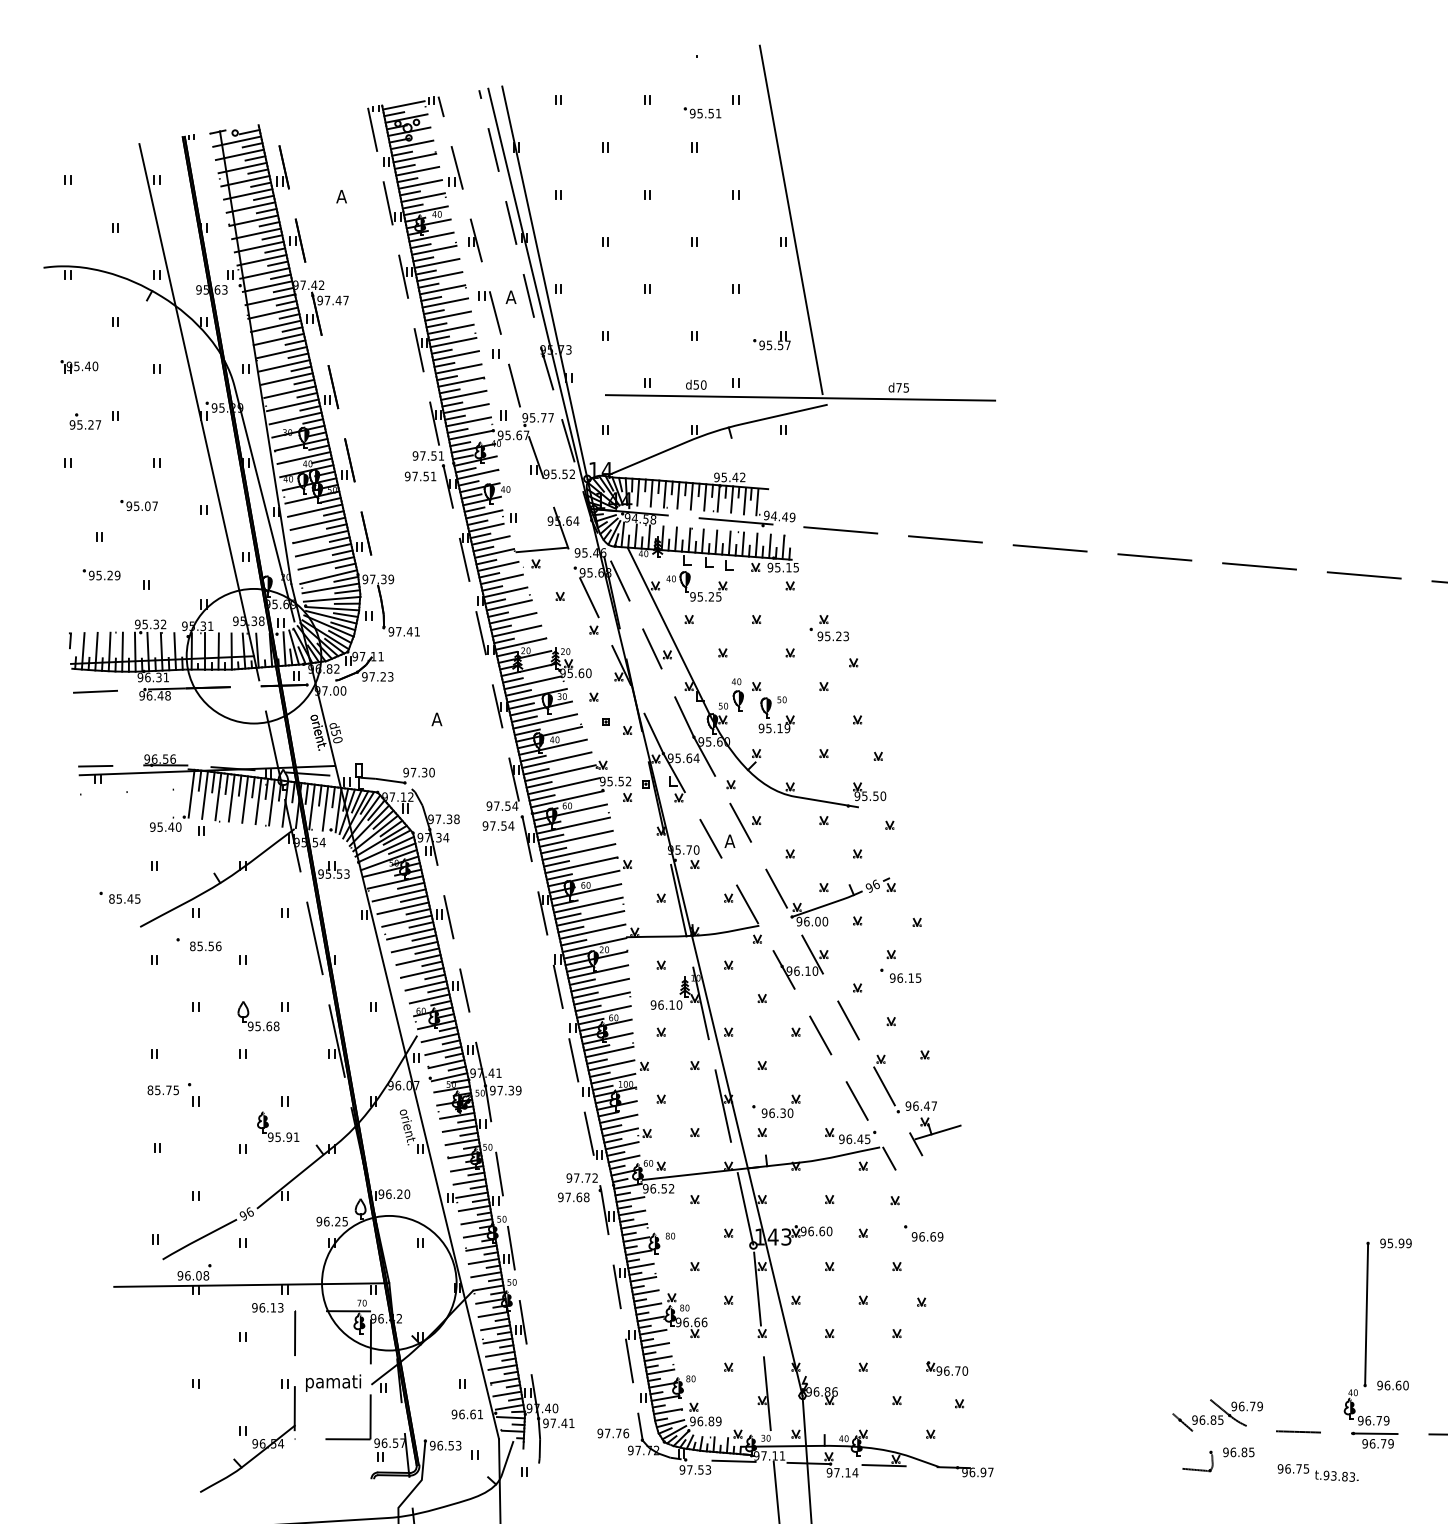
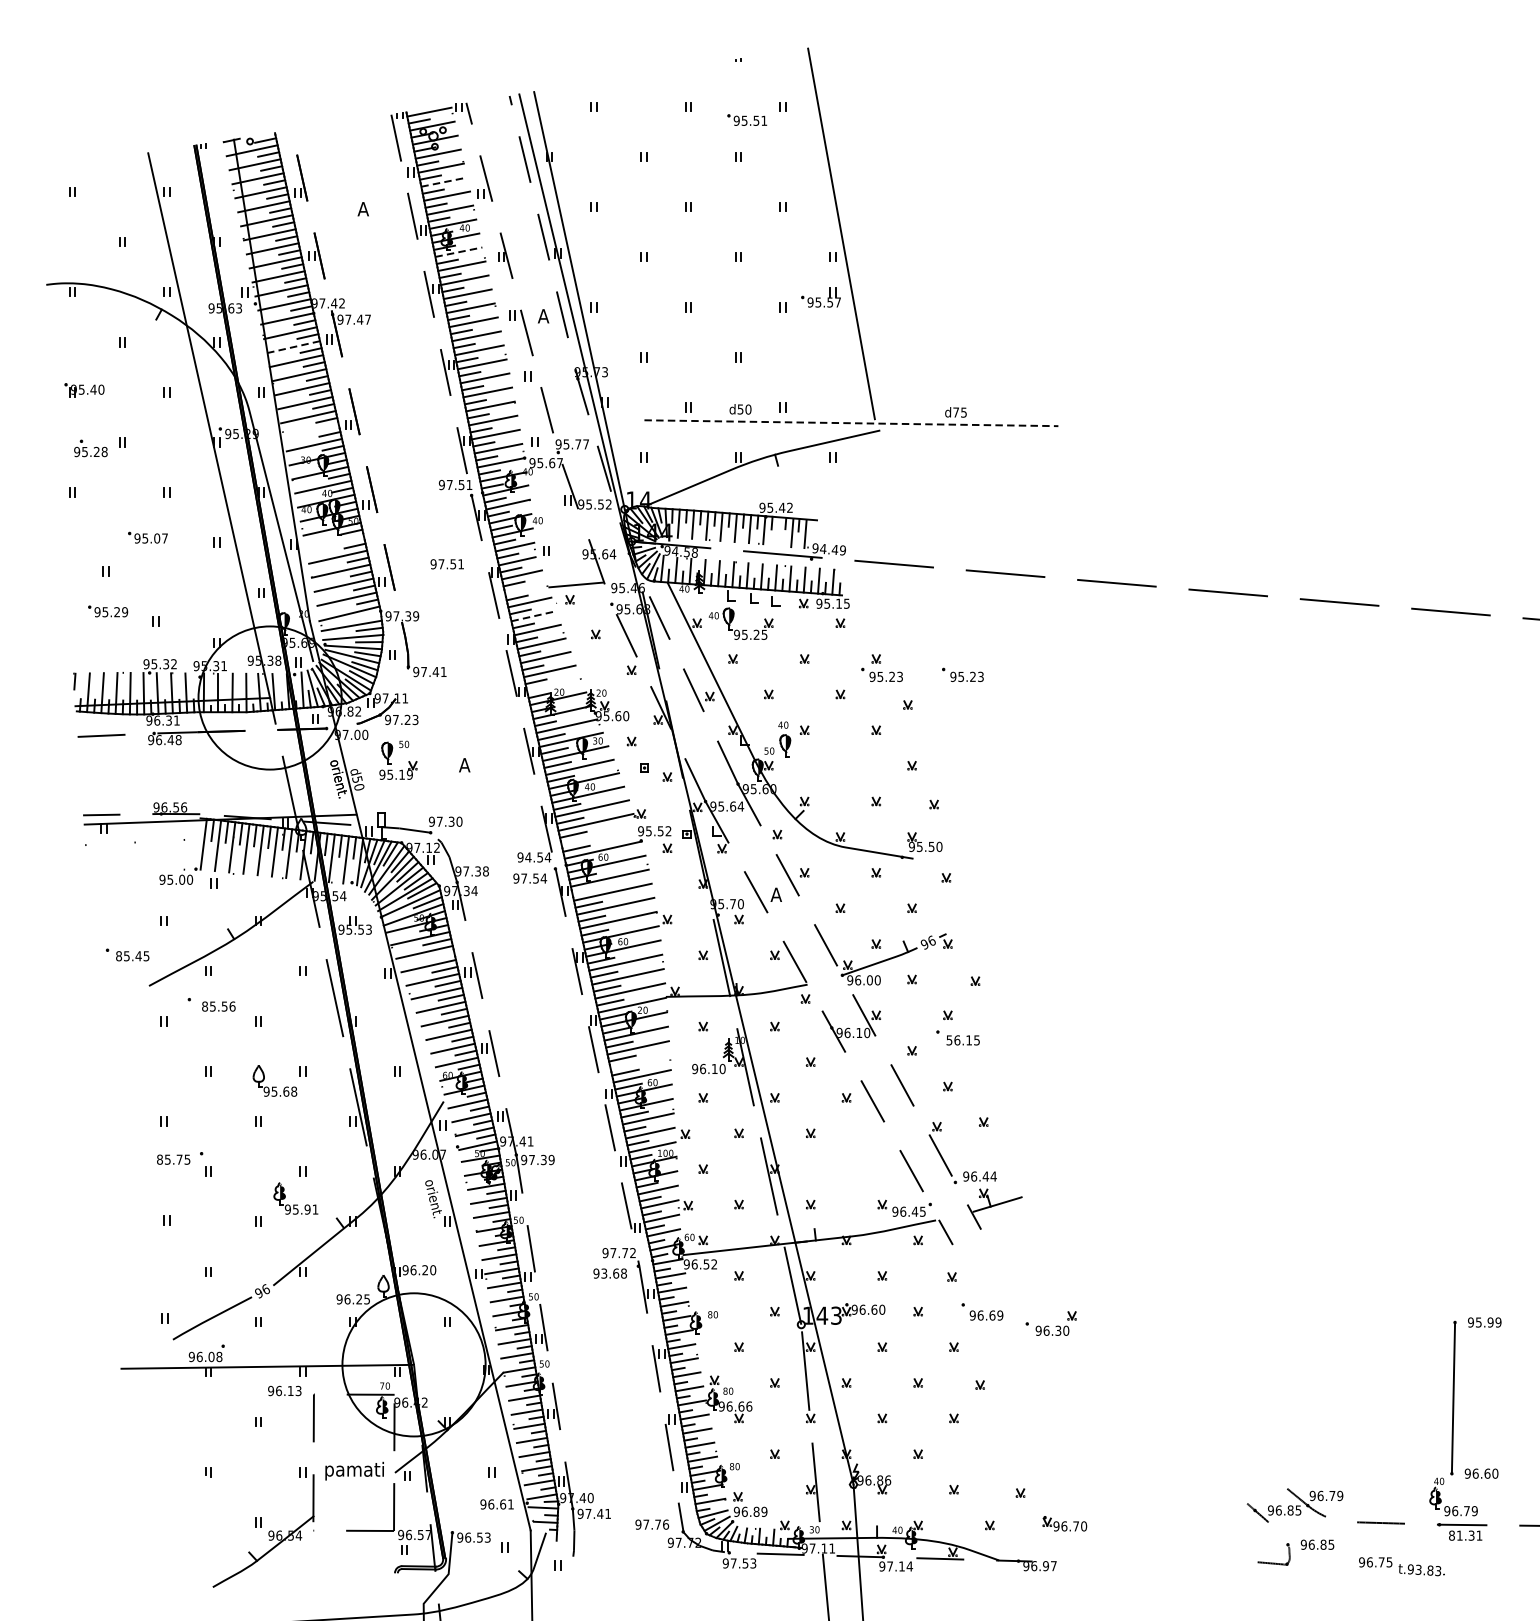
line: (417, 171) -> (444, 182), solid -> dashed
line: (431, 237) -> (458, 252), solid -> dashed
line: (275, 326) -> (292, 347), solid -> dashed
part: (771, 340) -> (820, 297), moved
line: (800, 397) -> (851, 422), solid -> dashed
line: (292, 405) -> (311, 431), removed
text: (98, 424) -> (104, 451), 95.27 -> 95.28
text: (420, 476) -> (447, 564), moved
line: (732, 499) -> (779, 531), removed
line: (315, 510) -> (335, 543), removed
line: (494, 553) -> (525, 588), removed
line: (346, 578) -> (368, 615), removed
line: (501, 579) -> (533, 616), solid -> dashed
part: (904, 634) -> (961, 674), added
line: (520, 643) -> (553, 684), removed
part: (769, 717) -> (390, 763), moved
line: (563, 786) -> (599, 836), removed
text: (496, 805) -> (528, 856), 97.54 -> 94.54
text: (171, 826) -> (182, 879), 95.40 -> 95.00
line: (550, 837) -> (585, 890), removed
line: (414, 898) -> (440, 955), removed
text: (892, 977) -> (949, 1039), 96.15 -> 56.15
line: (601, 998) -> (639, 1062), removed
part: (776, 1105) -> (1051, 1322), moved
text: (934, 1105) -> (993, 1175), 96.47 -> 96.44
text: (567, 1197) -> (603, 1273), 97.68 -> 93.68
part: (947, 1368) -> (1065, 1523), moved
text: (1377, 1443) -> (1465, 1535), 96.79 -> 81.31

